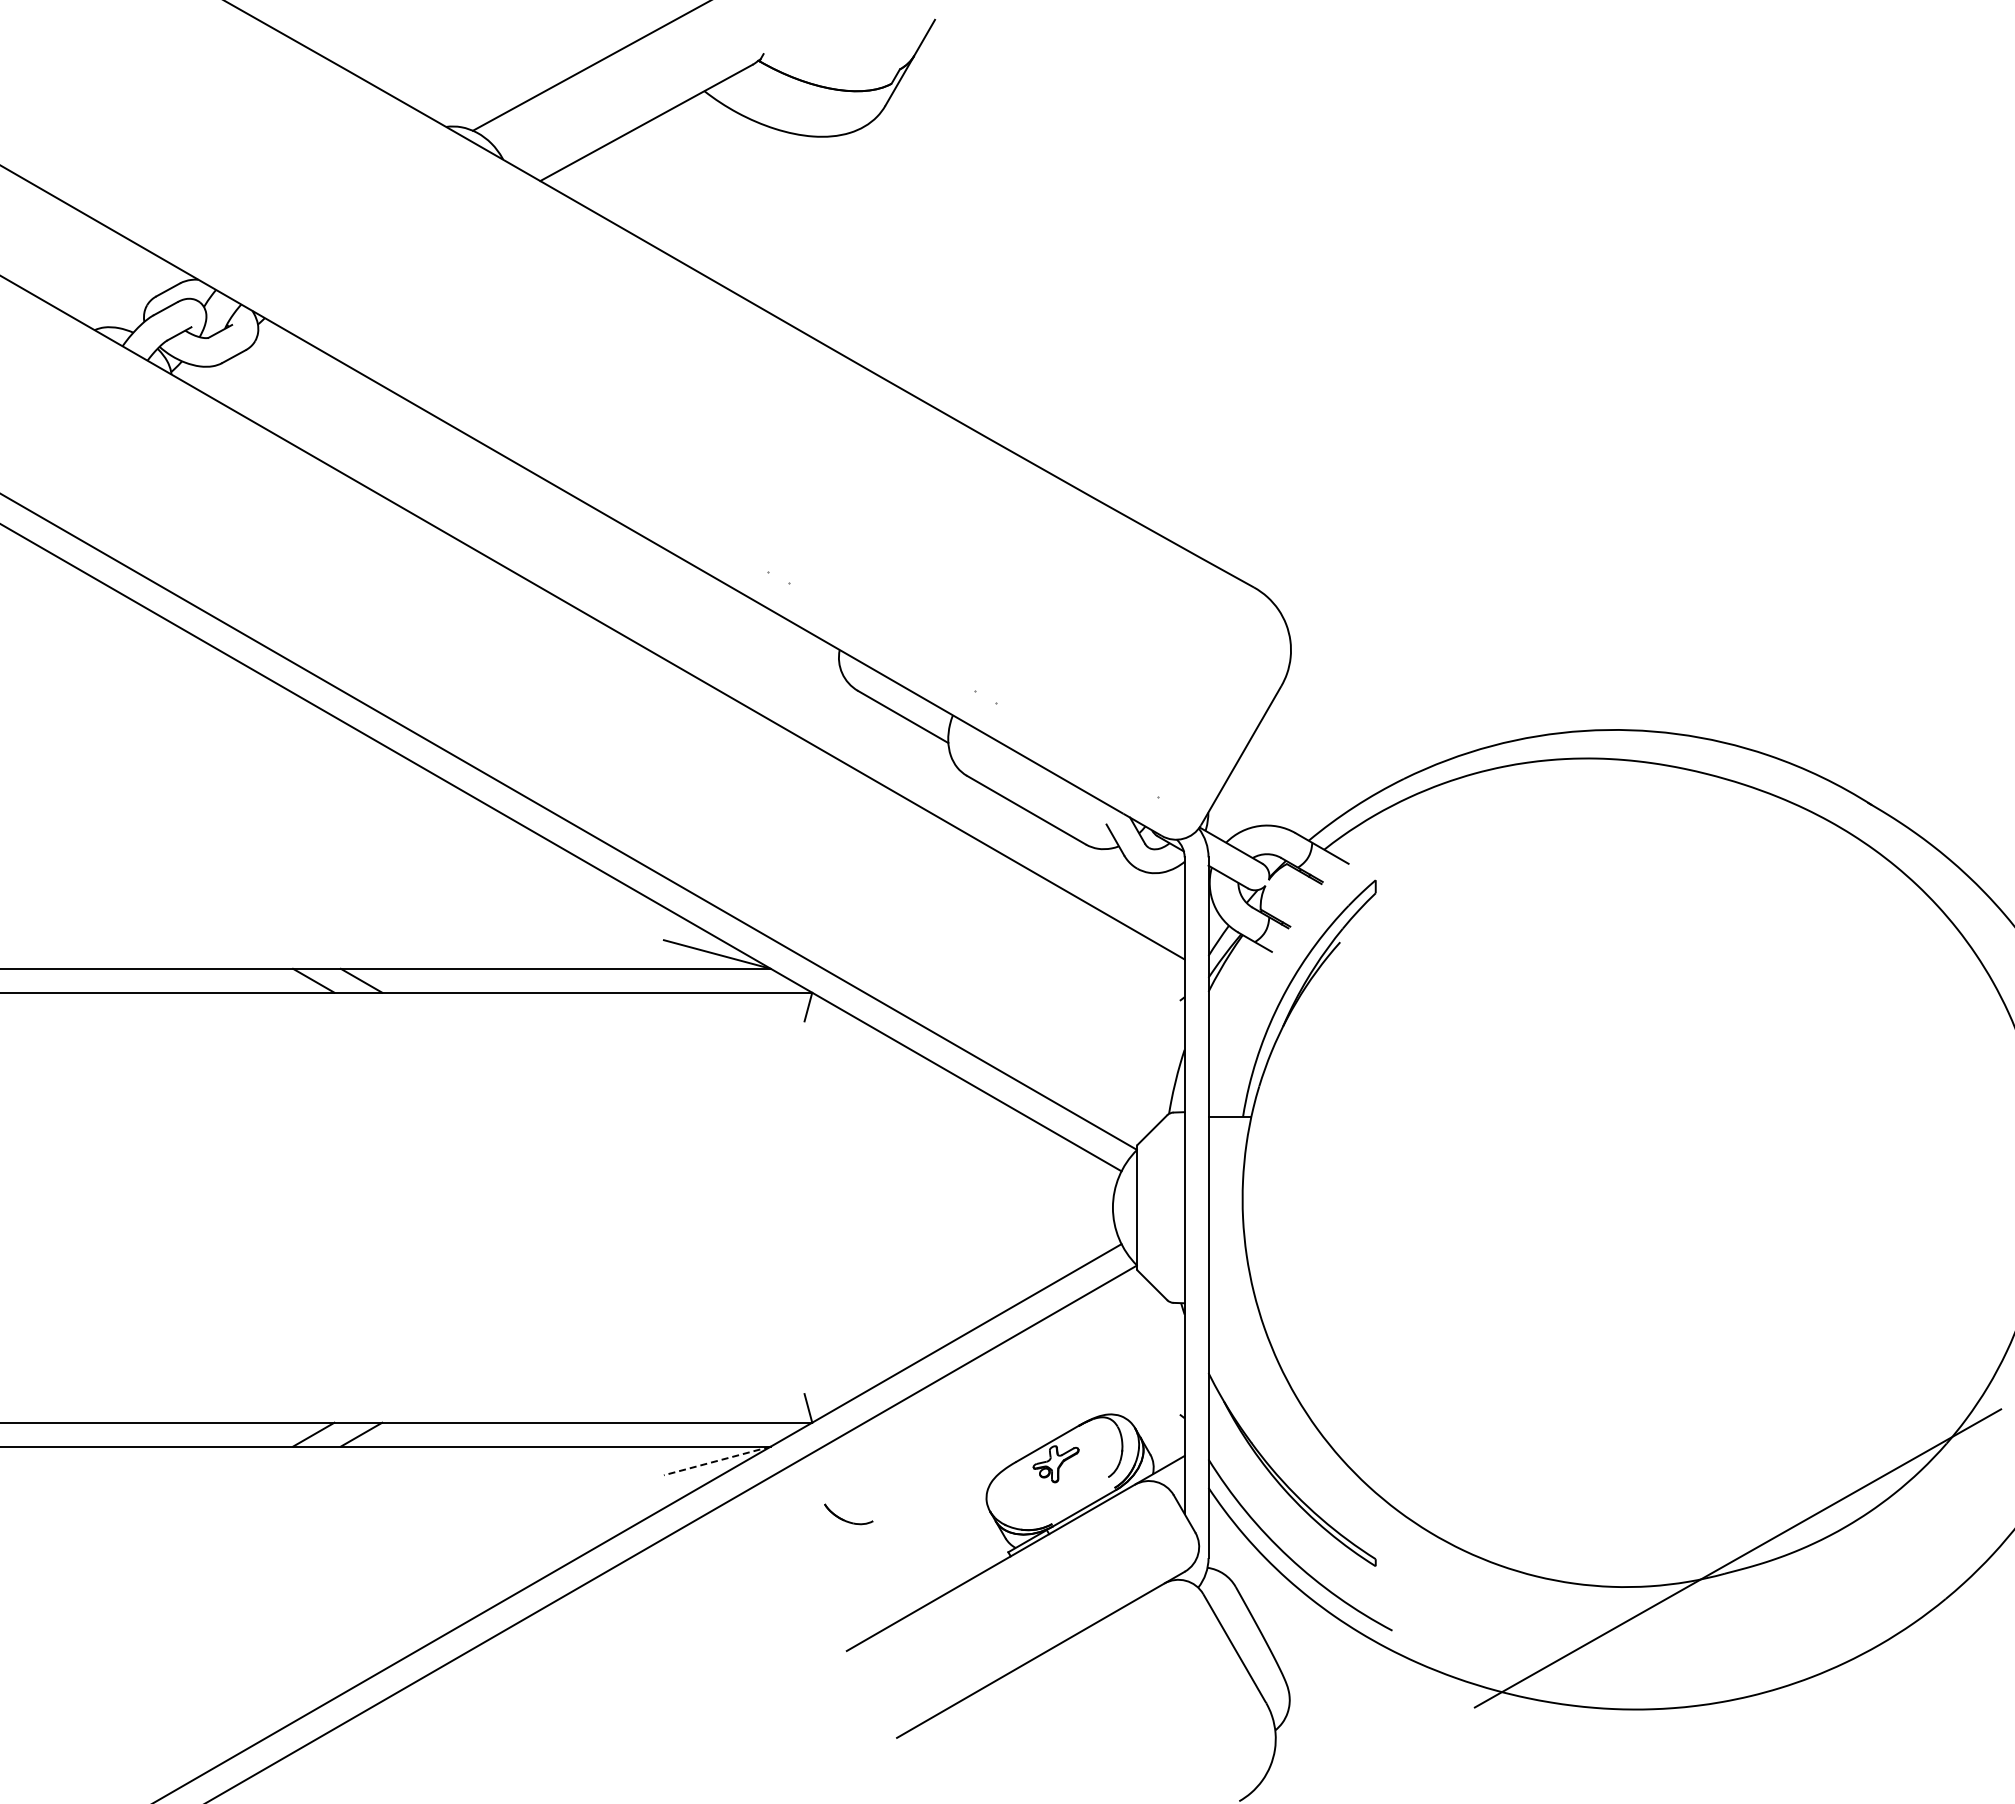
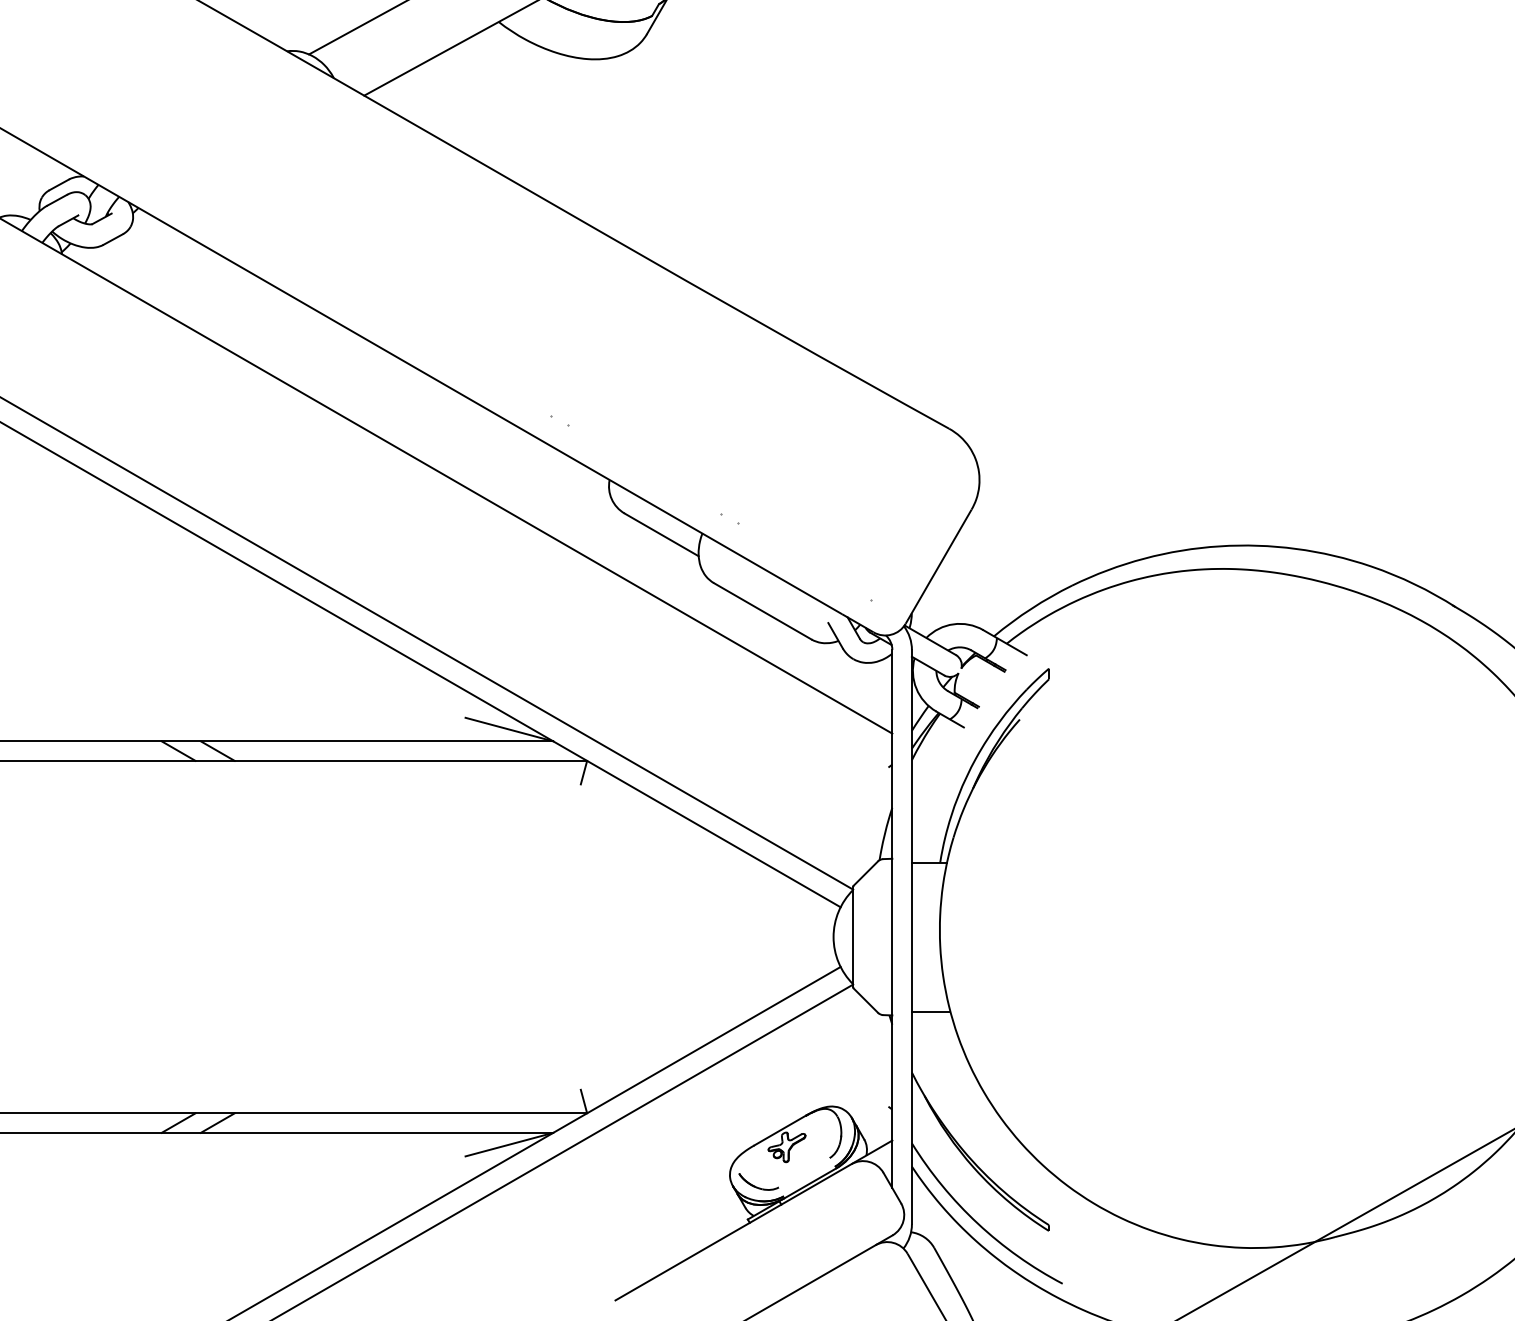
line: (1231, 1298) -> (930, 1011), added
line: (716, 1461) -> (508, 1145), dashed -> solid
part: (847, 1520) -> (757, 1186), moved

